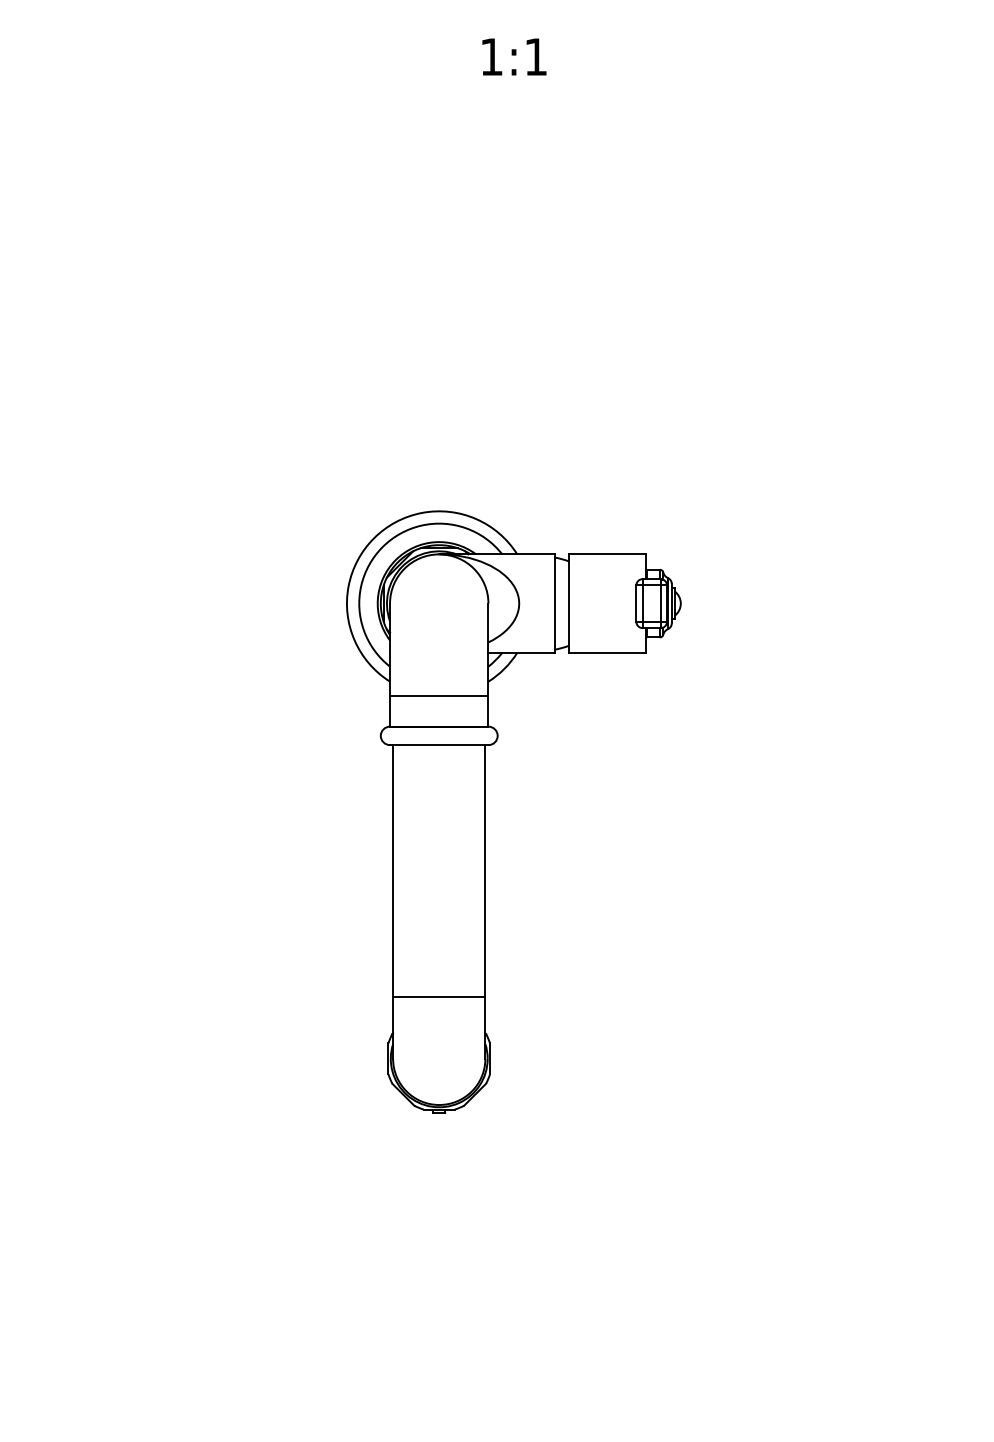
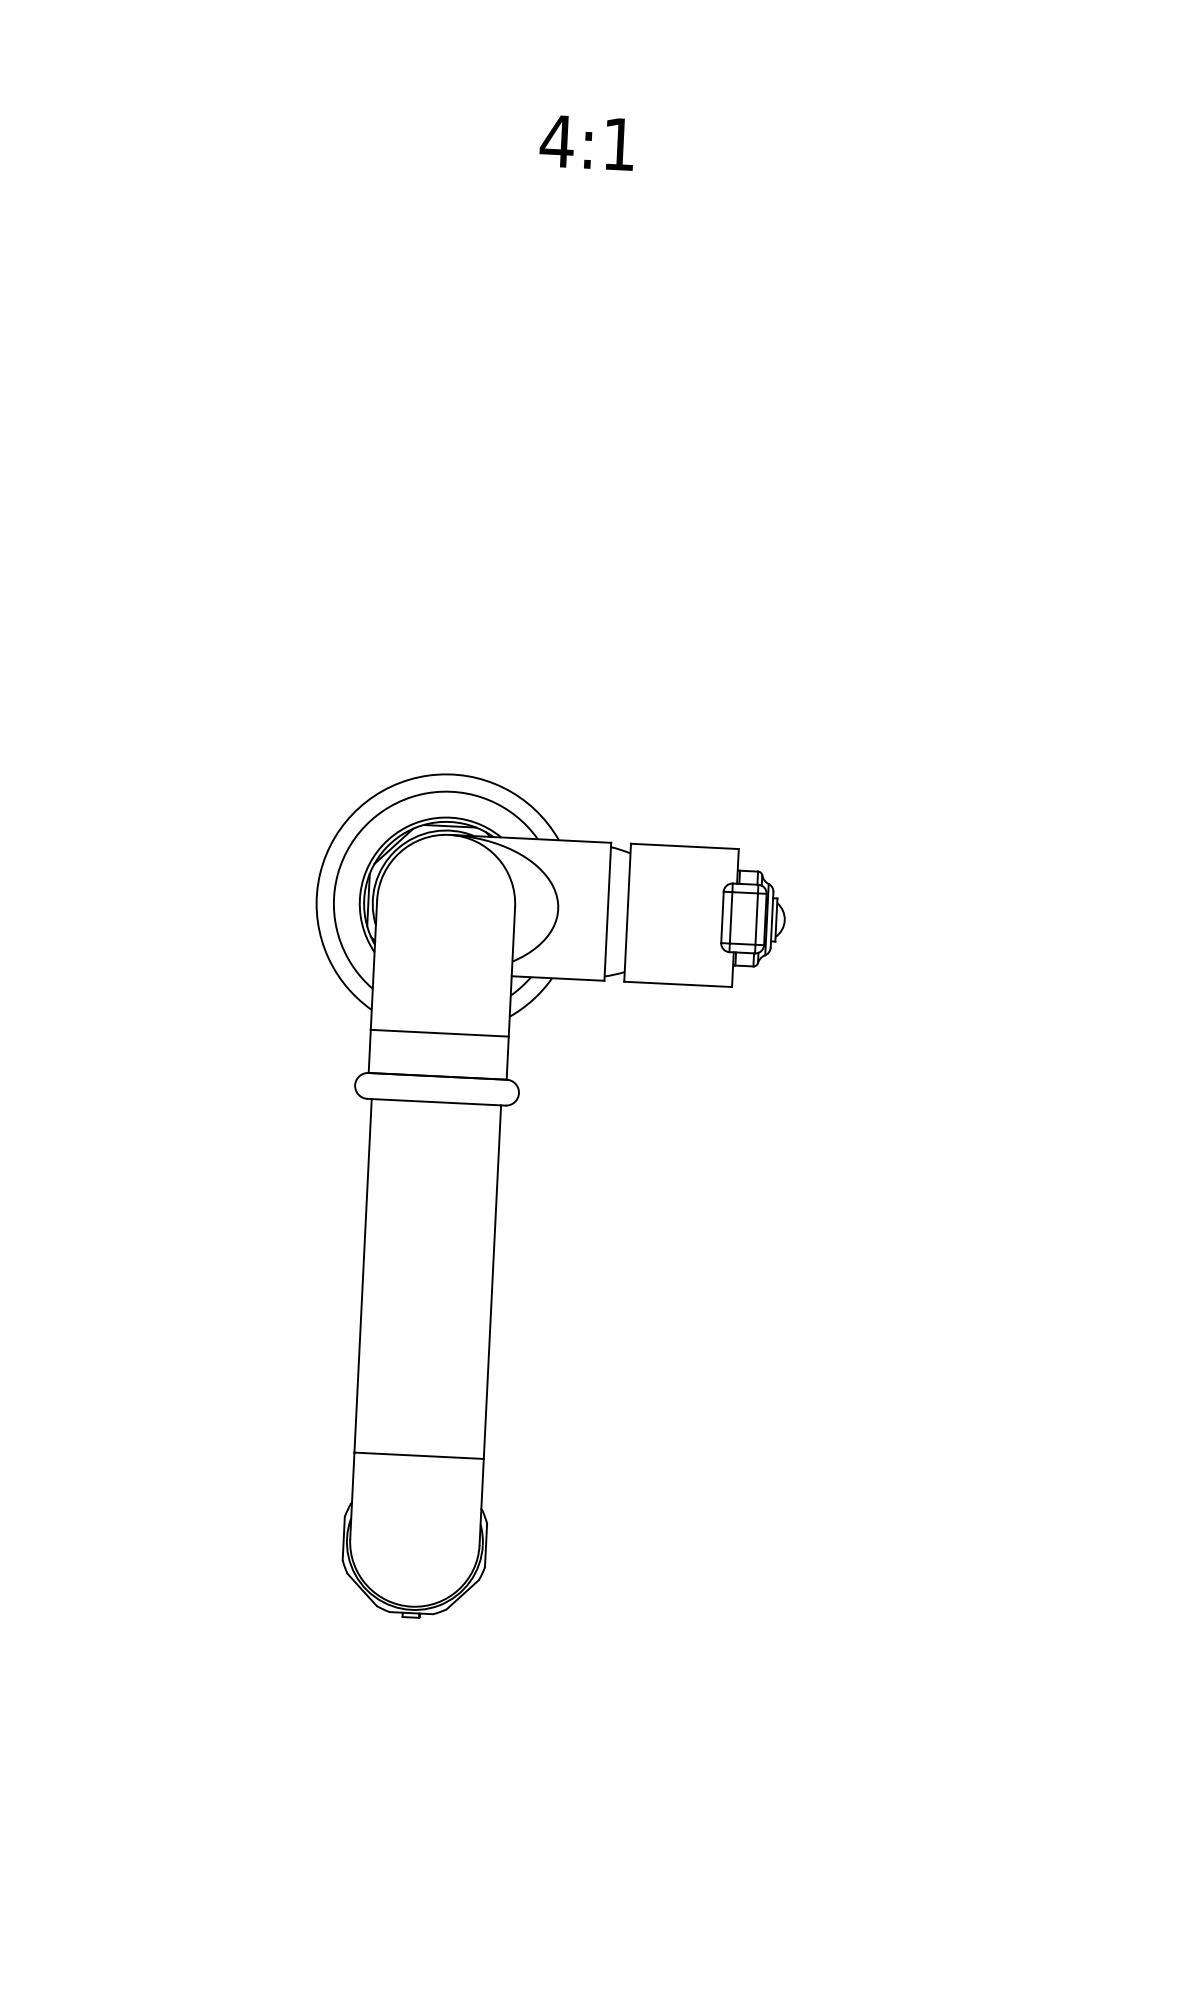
text: (491, 56) -> (556, 140), 1:1 -> 4:1

